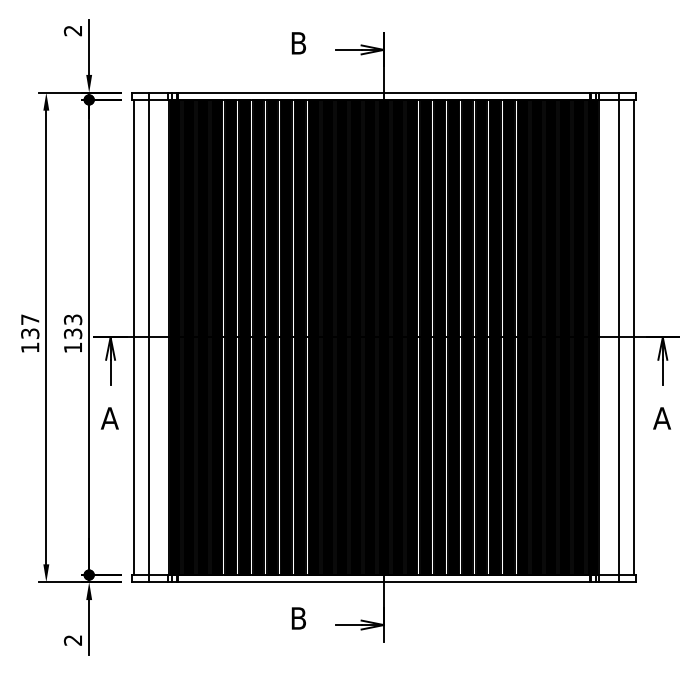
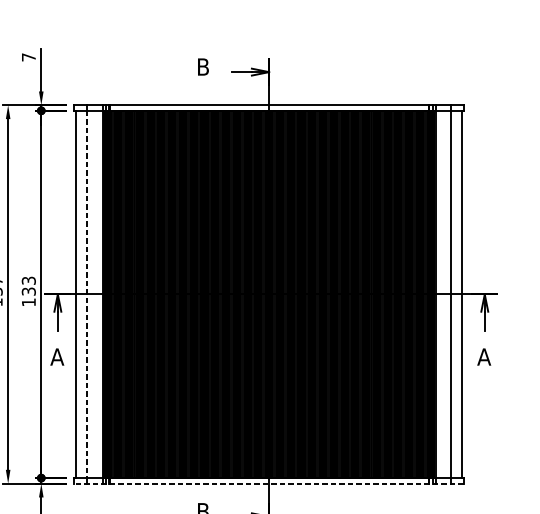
text: (72, 30) -> (28, 57), 2 -> 7
line: (148, 337) -> (87, 294), solid -> dashed
line: (383, 582) -> (268, 483), solid -> dashed

